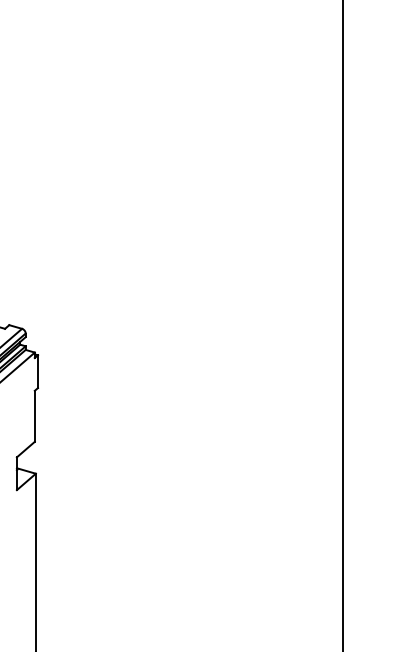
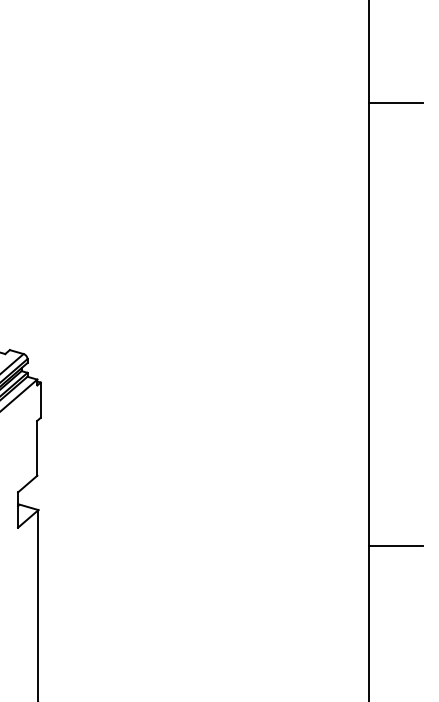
line: (367, 95) -> (395, 102), added
line: (367, 506) -> (395, 545), added

